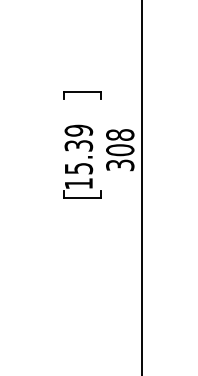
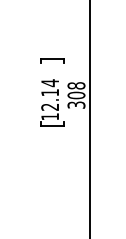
text: (79, 148) -> (50, 94), 15.39 -> 12.14

